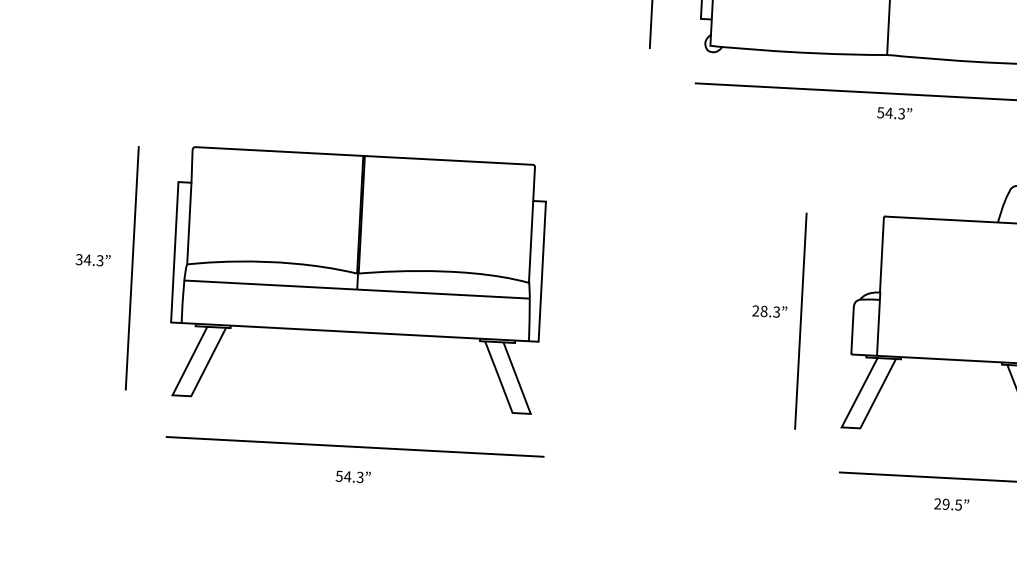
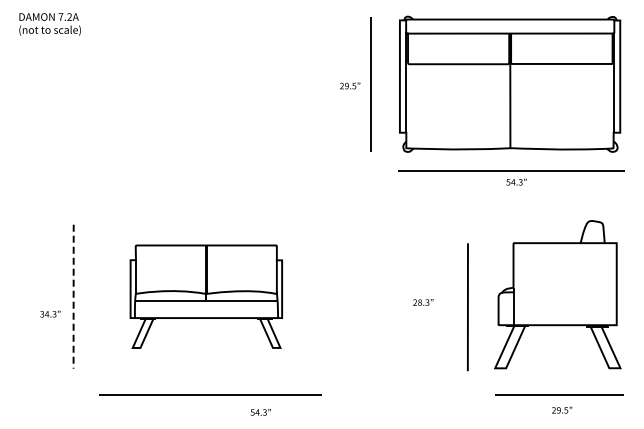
text: (93, 259) -> (50, 313), moved
line: (132, 267) -> (73, 296), solid -> dashed
part: (357, 279) -> (206, 296), size x0.7
text: (769, 311) -> (423, 302), moved
text: (352, 476) -> (260, 412), moved

